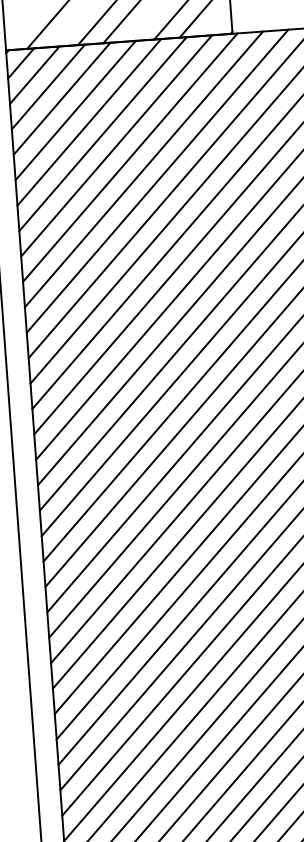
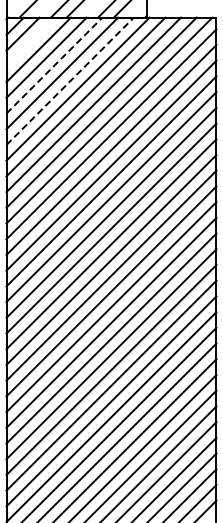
line: (47, 86) -> (30, 41), removed
line: (89, 122) -> (54, 65), solid -> dashed
line: (117, 144) -> (70, 80), solid -> dashed

